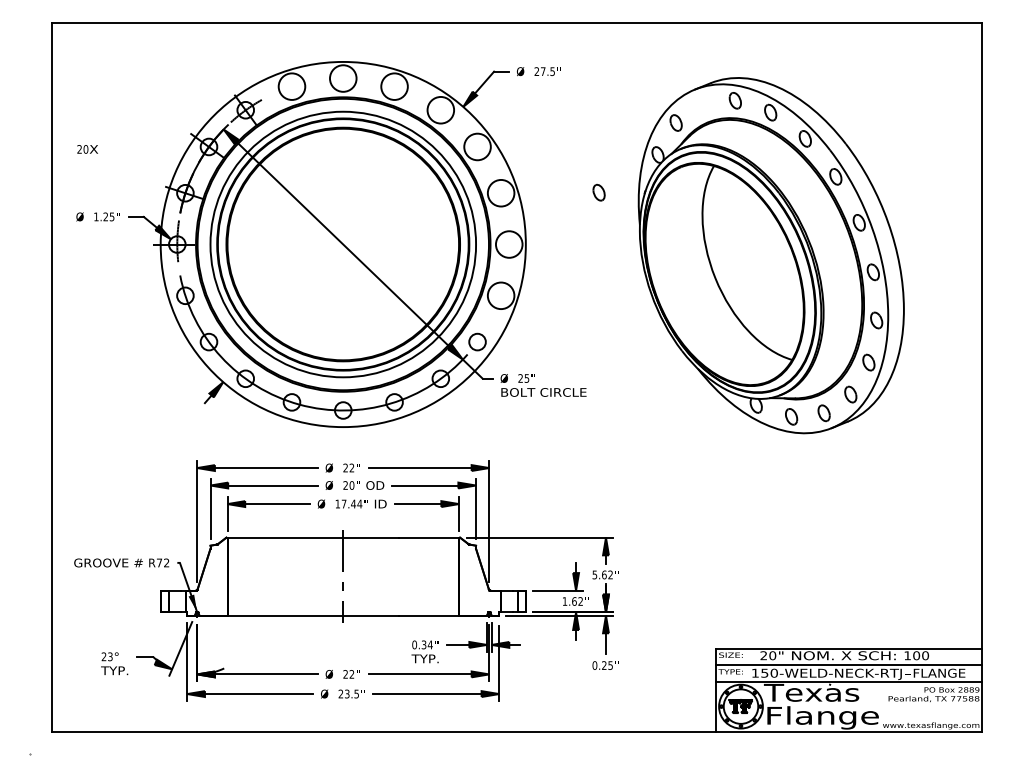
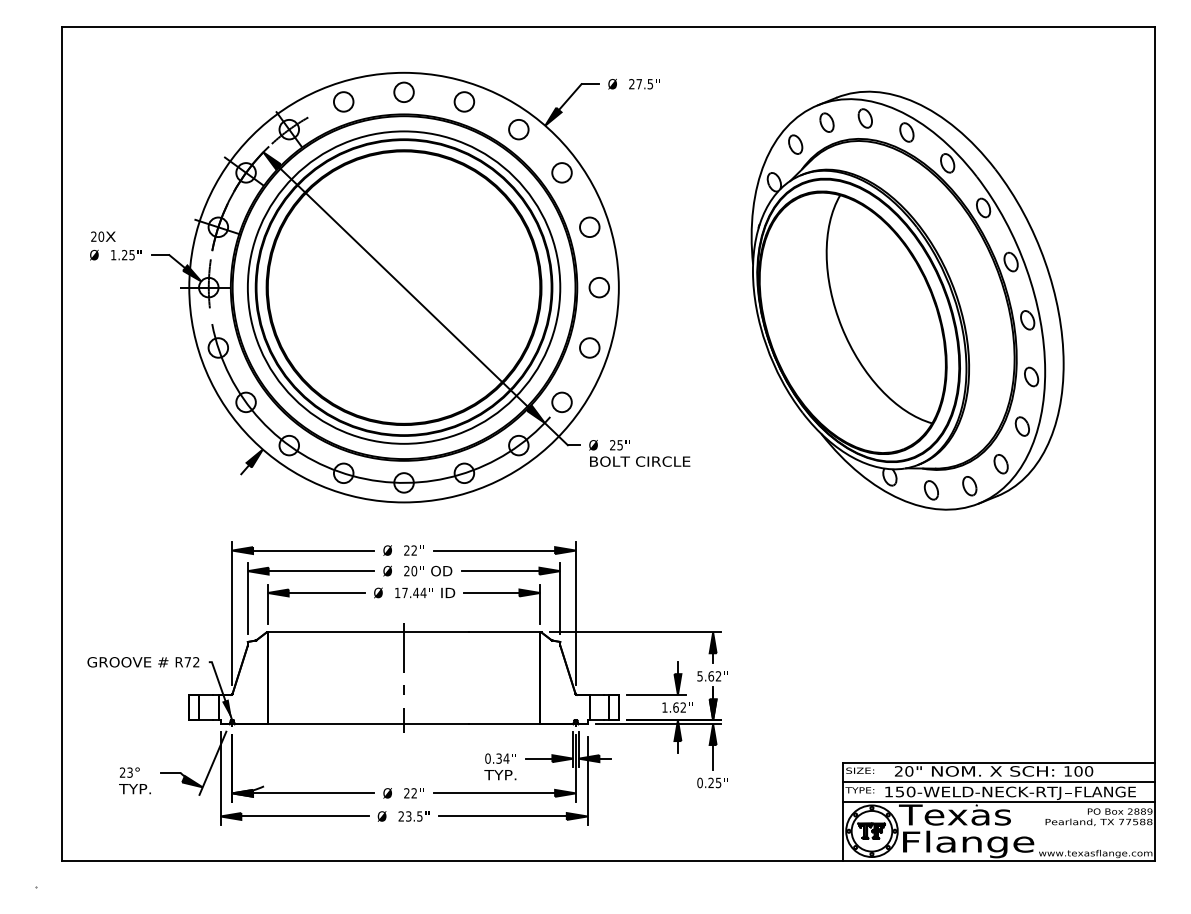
circle: (342, 78) -> (403, 92), size x0.62
circle: (291, 86) -> (343, 101), size x0.62
circle: (394, 86) -> (464, 101), size x0.62
circle: (440, 110) -> (518, 129), size x0.62
circle: (477, 146) -> (561, 172), size x0.62
text: (87, 149) -> (103, 236), moved
part: (598, 192) -> (826, 122), moved
circle: (500, 193) -> (589, 227), size x0.62
circle: (509, 244) -> (599, 287), size x0.62
circle: (500, 295) -> (589, 347), size x0.62

